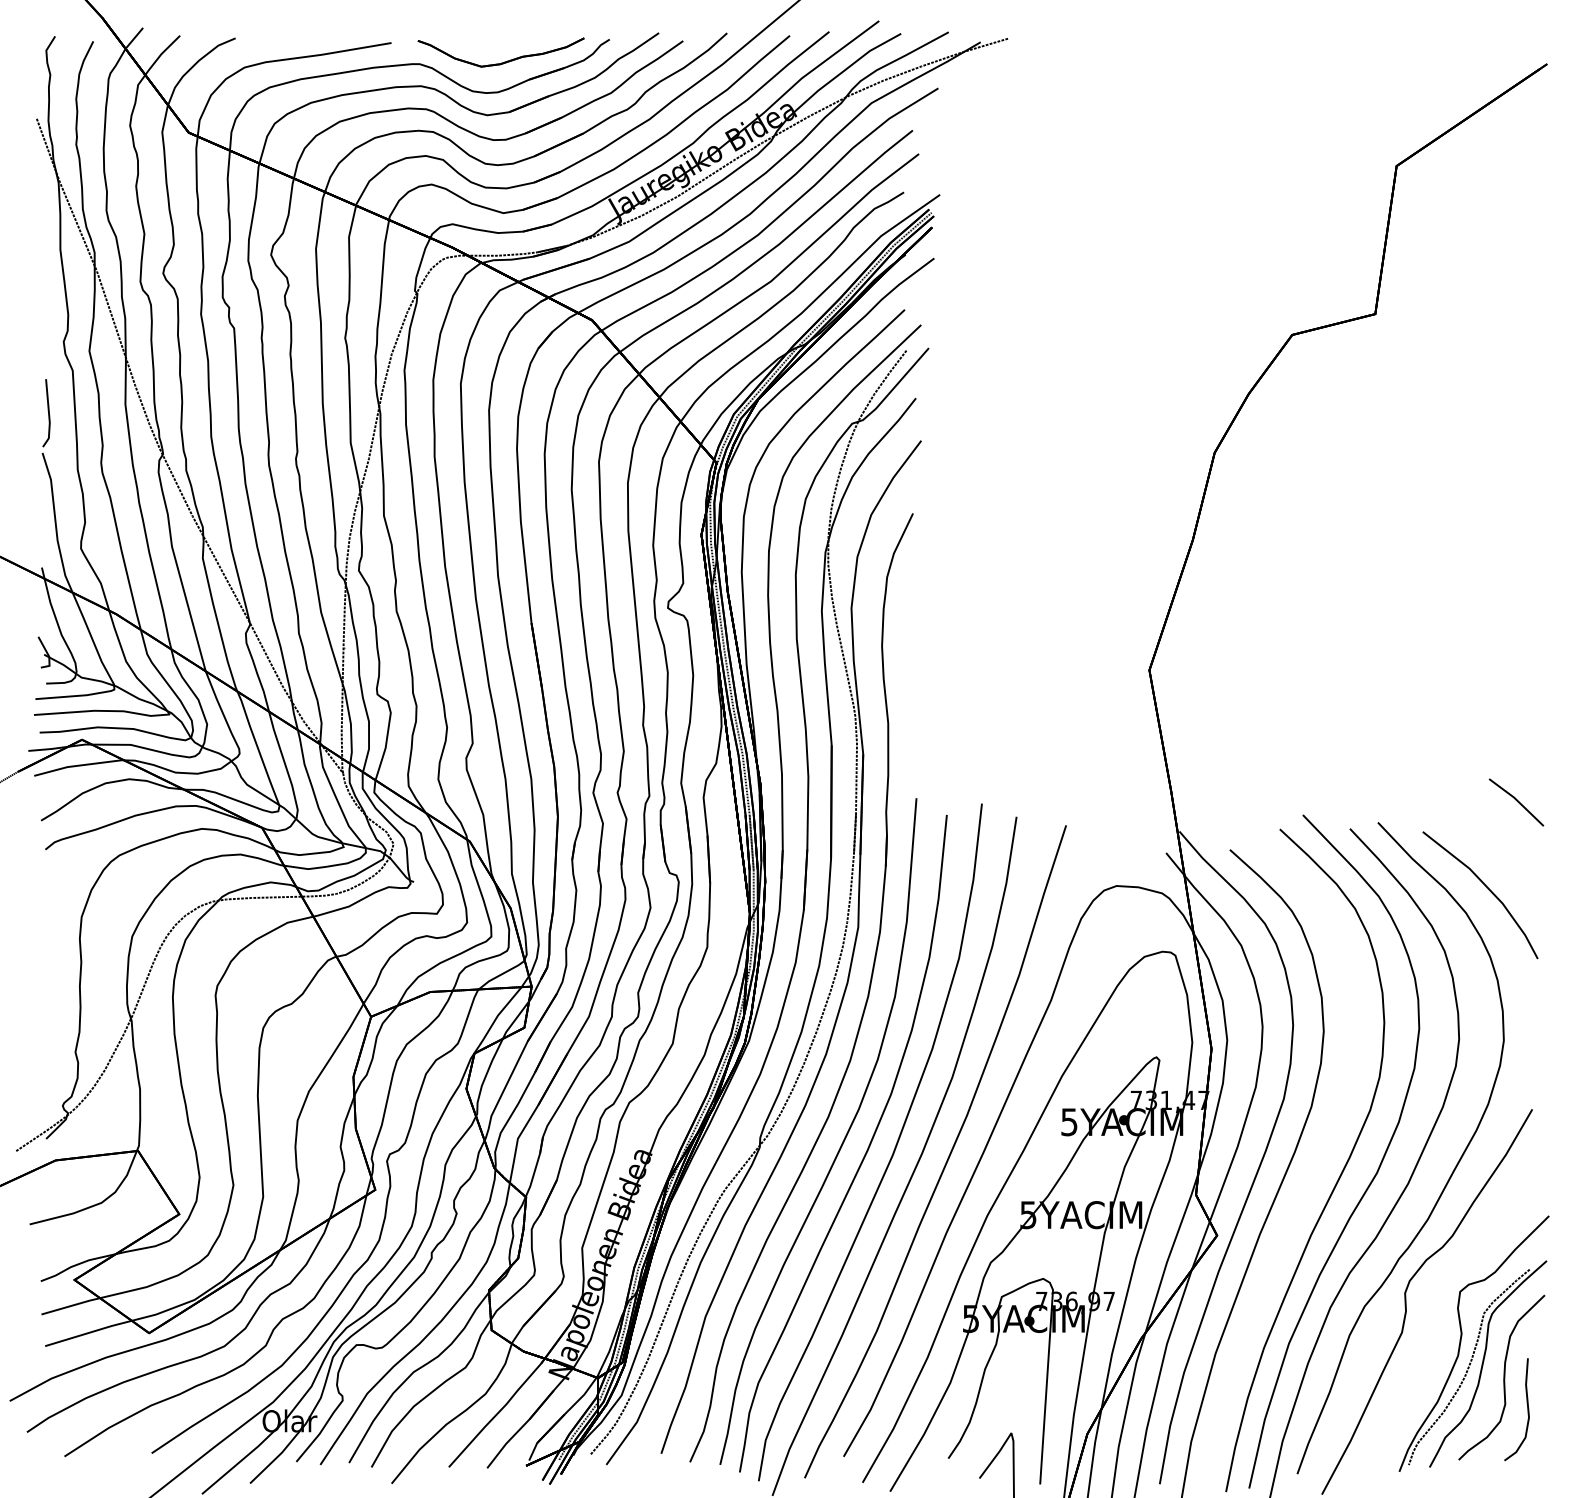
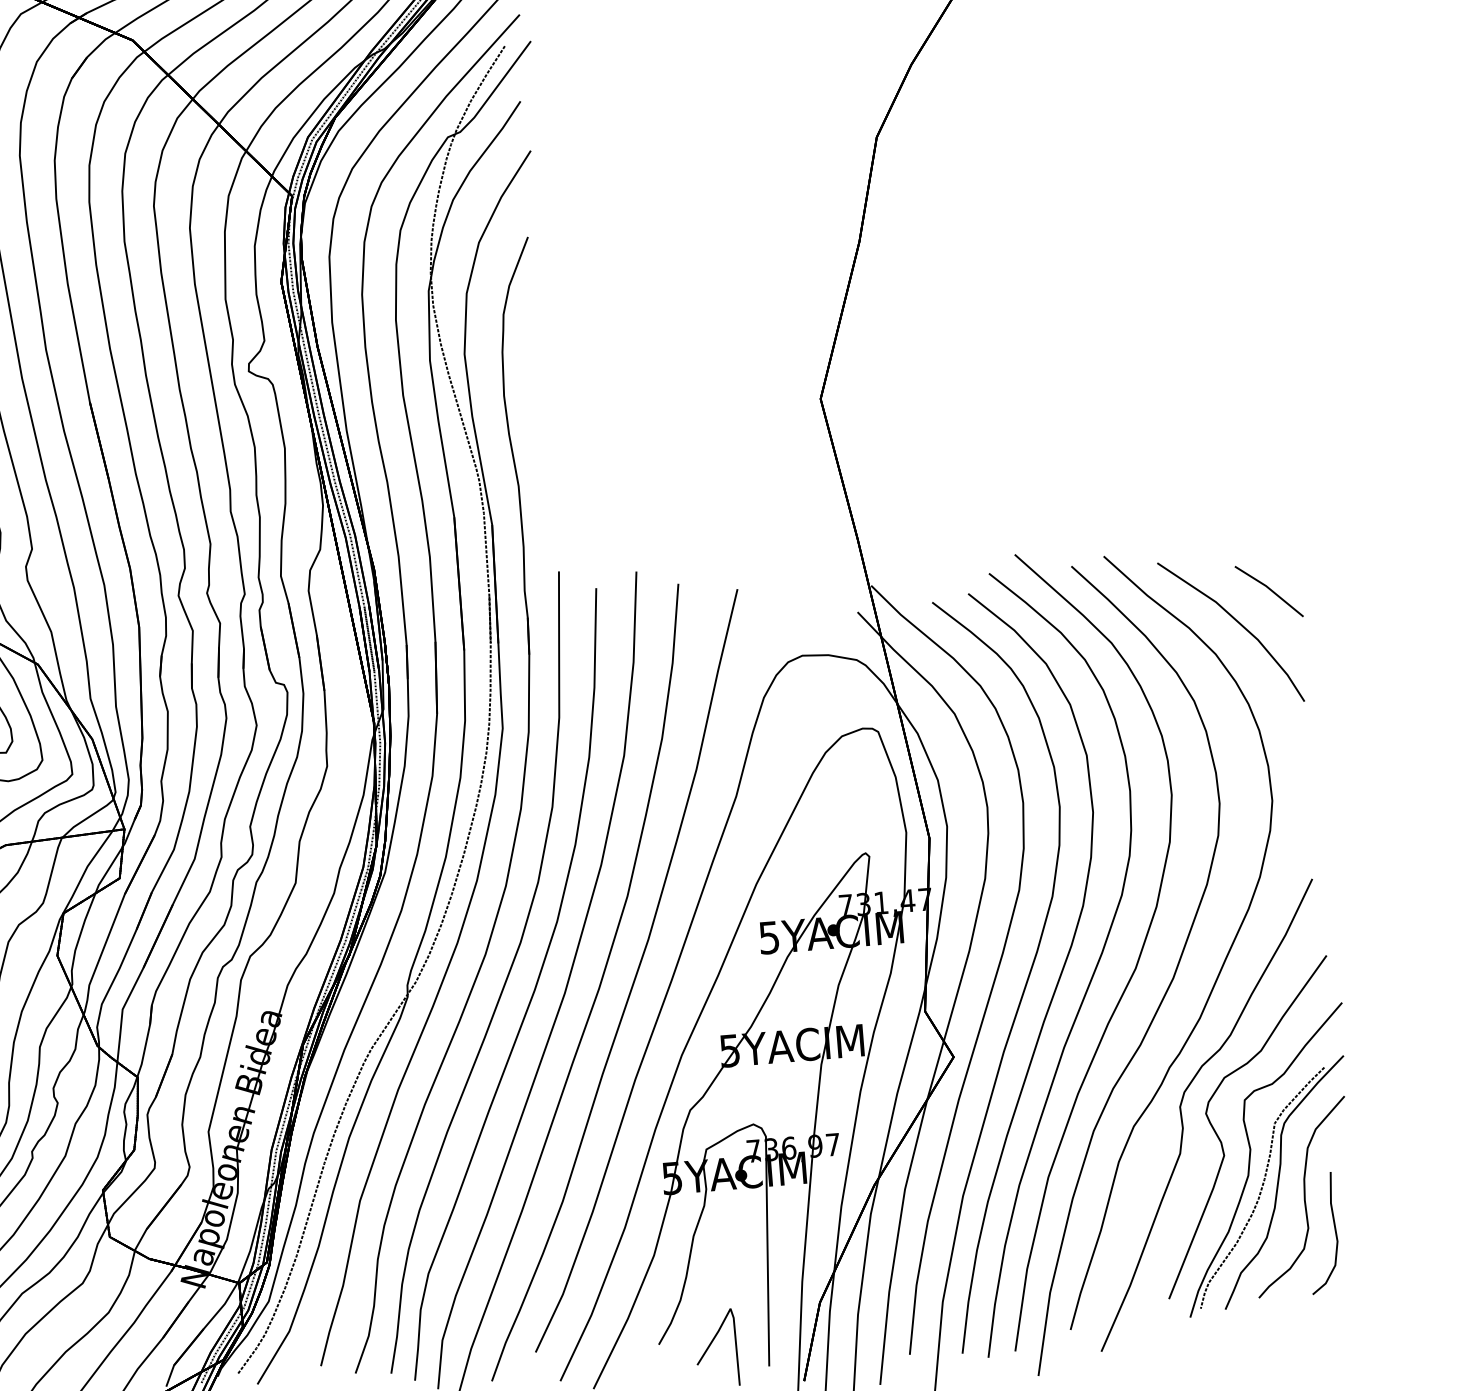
line: (1516, 801) -> (1269, 590), moved
curve: (1310, 1176) -> (1057, 978), added
curve: (1438, 1325) -> (1222, 1141), added

